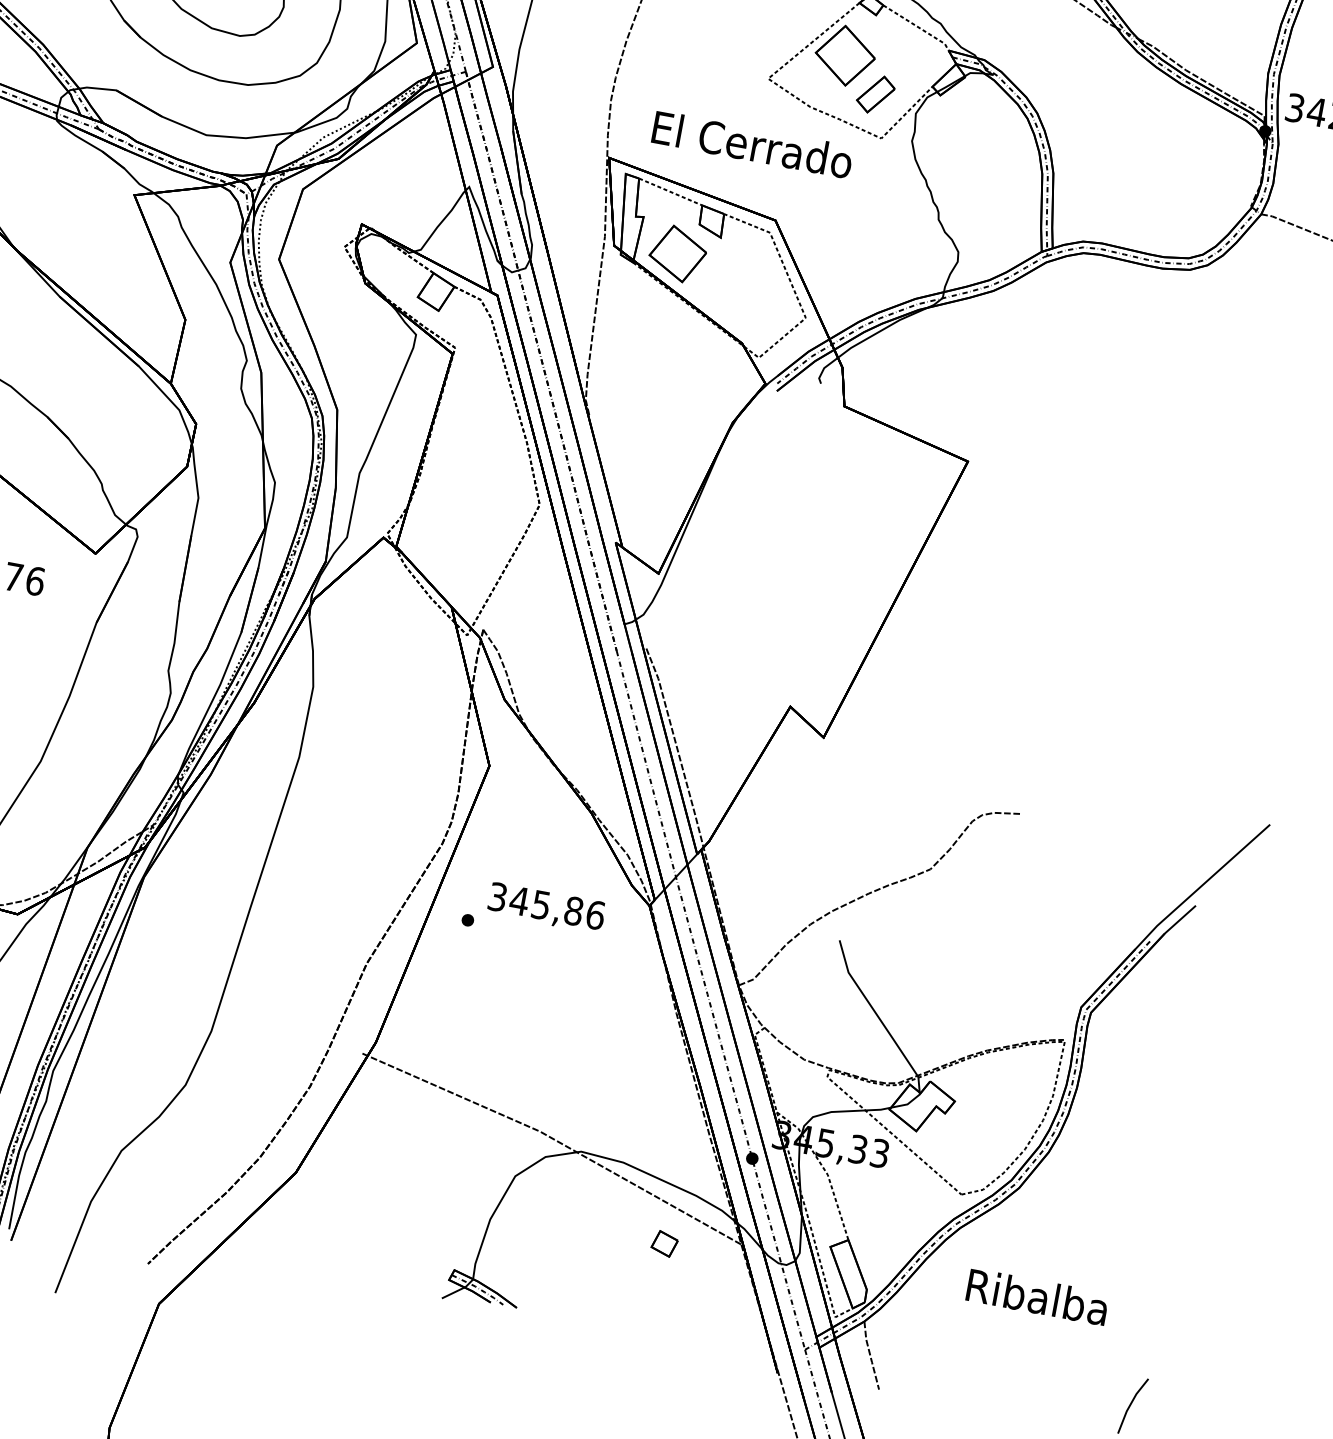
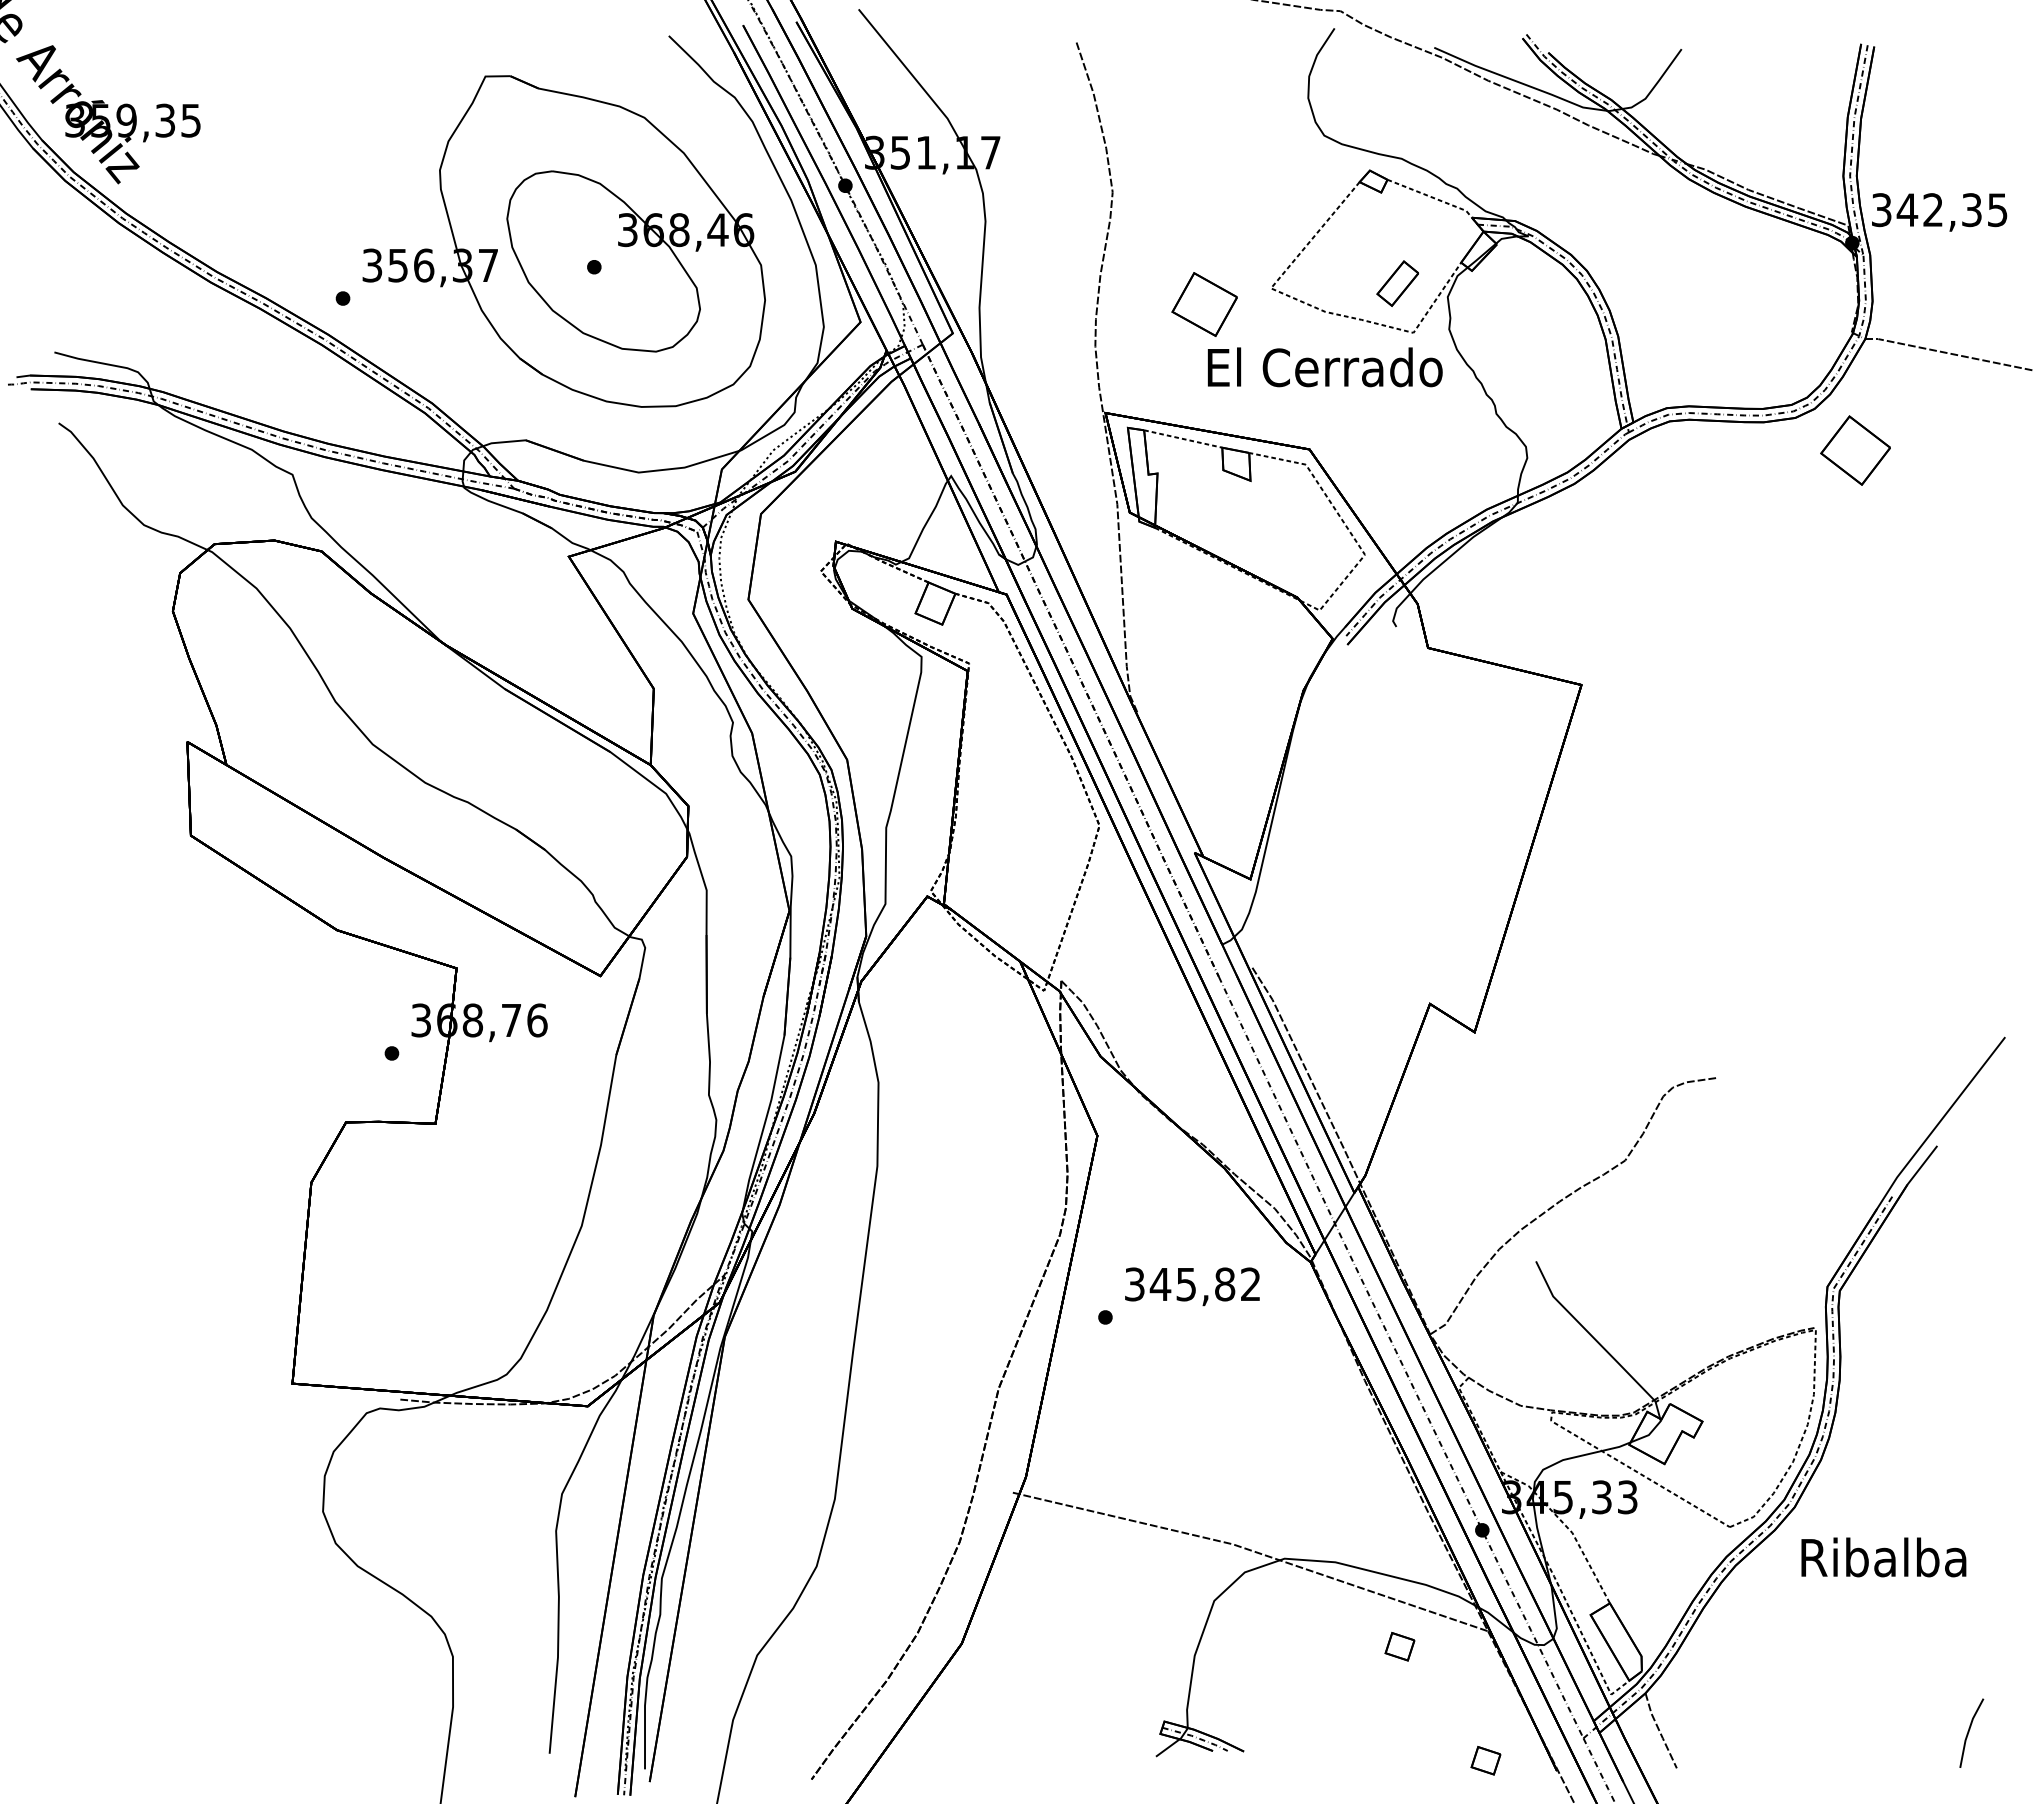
part: (845, 55) -> (1855, 450), moved
text: (752, 144) -> (1325, 367), moved
part: (677, 253) -> (1204, 304), moved
text: (596, 915) -> (1251, 1284), 345,86 -> 345,82
text: (1037, 1297) -> (1883, 1557), moved
part: (719, 1353) -> (1485, 1760), added

